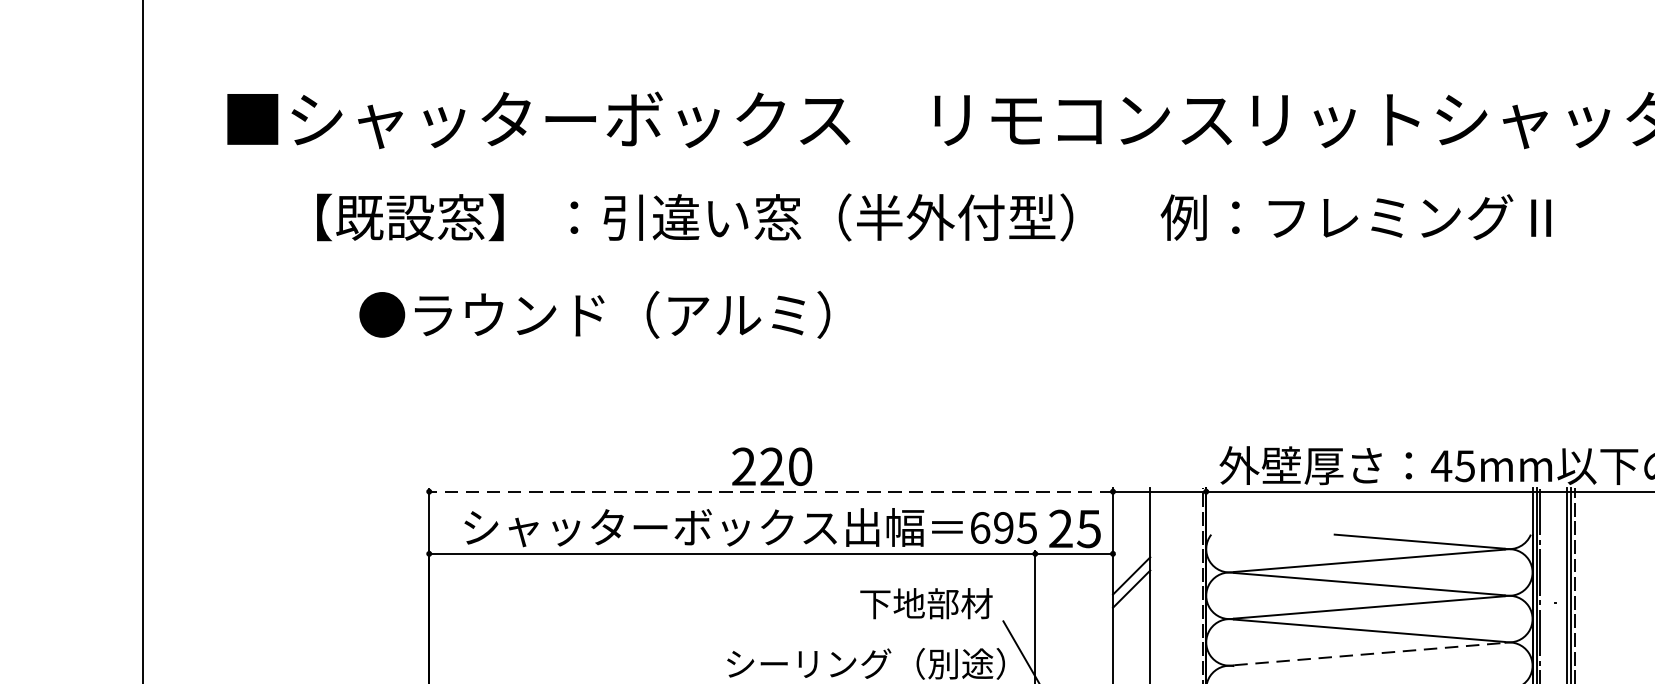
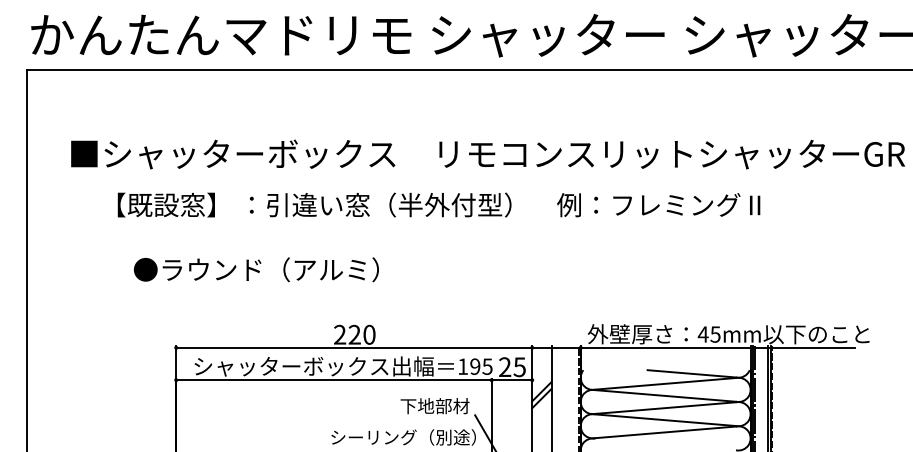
text: (594, 314) -> (256, 269), moved
line: (771, 491) -> (354, 347), dashed -> solid
text: (981, 527) -> (463, 366), 695 -> 195
line: (1369, 654) -> (665, 432), dashed -> solid

